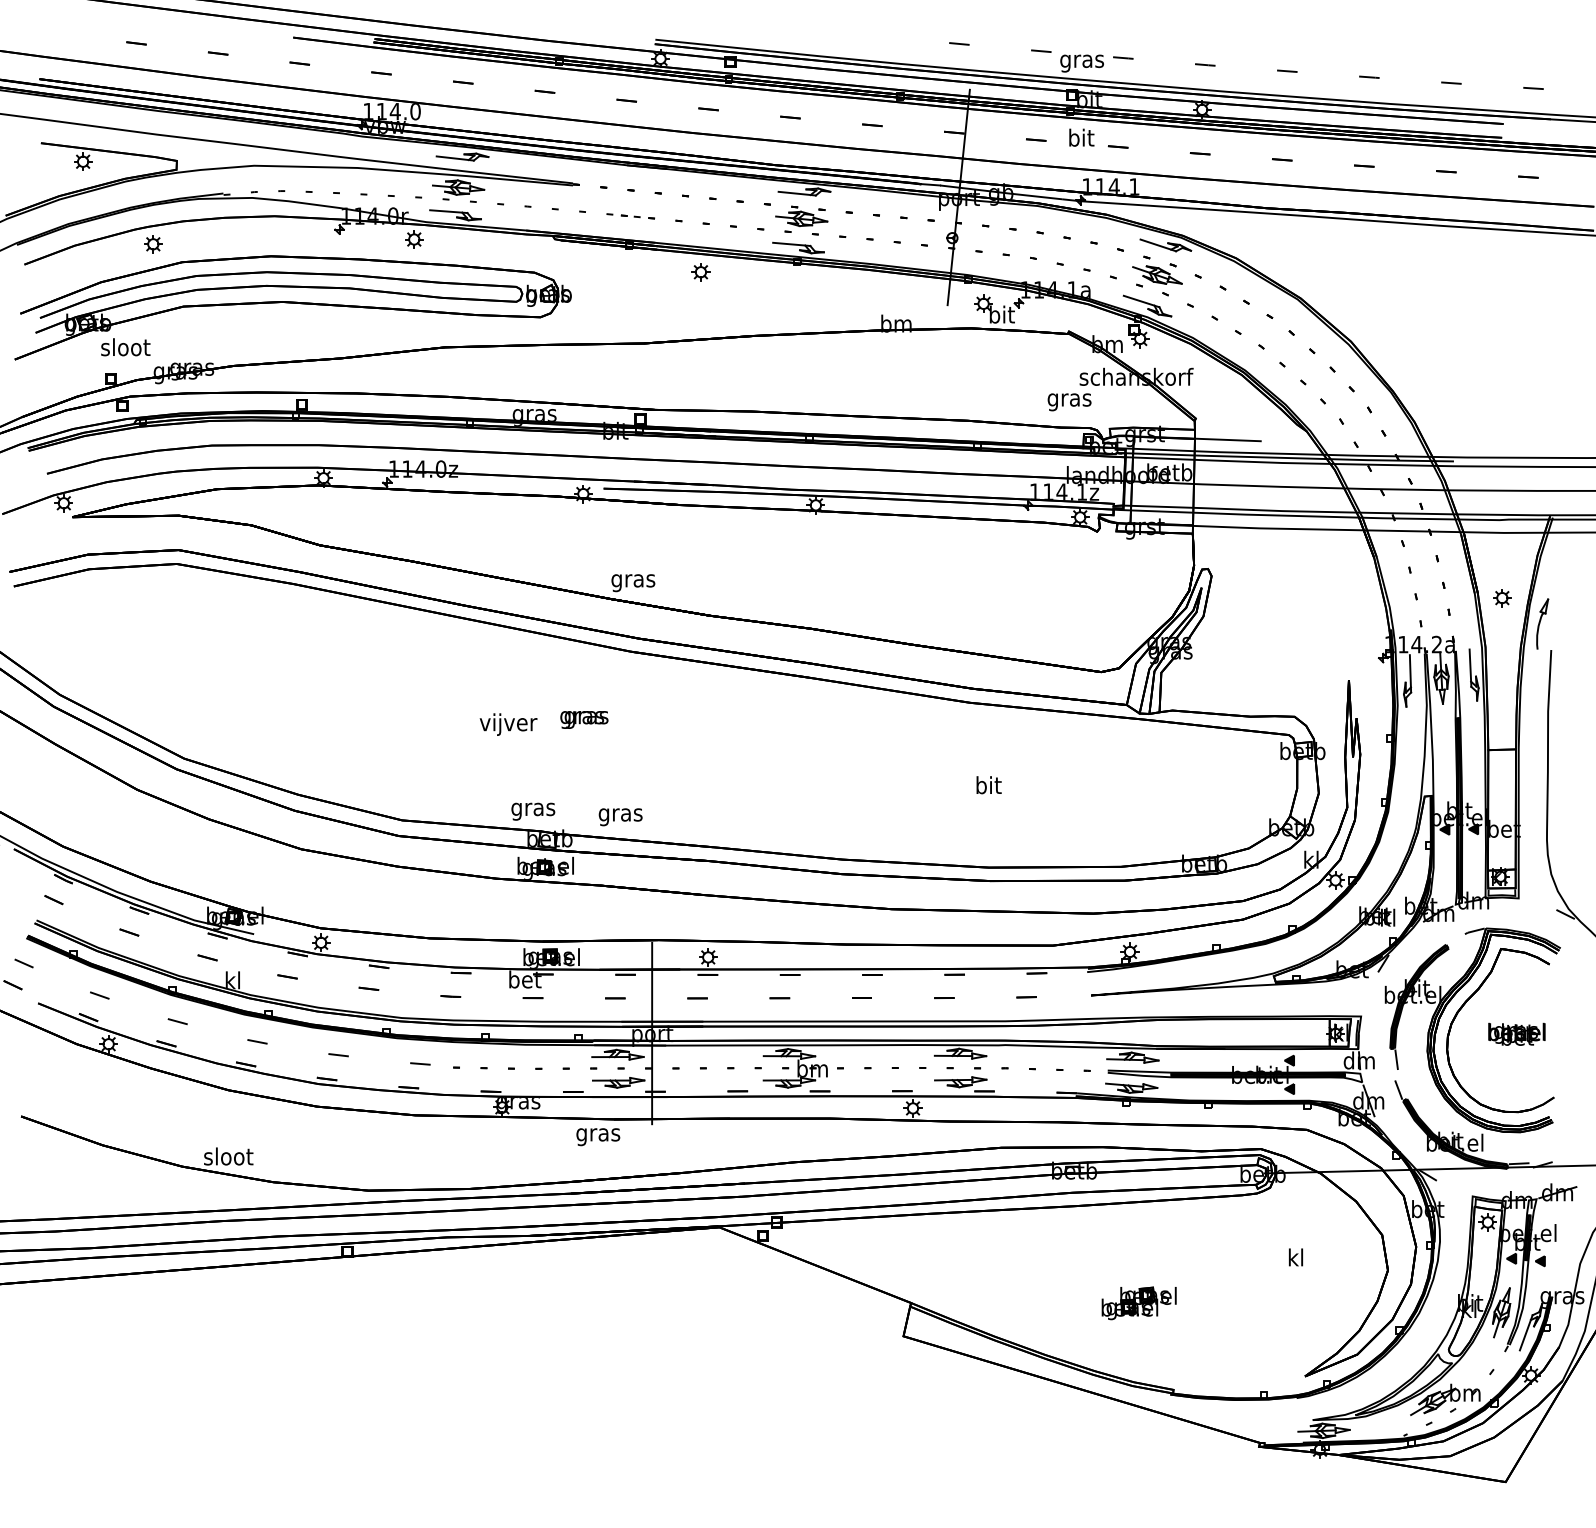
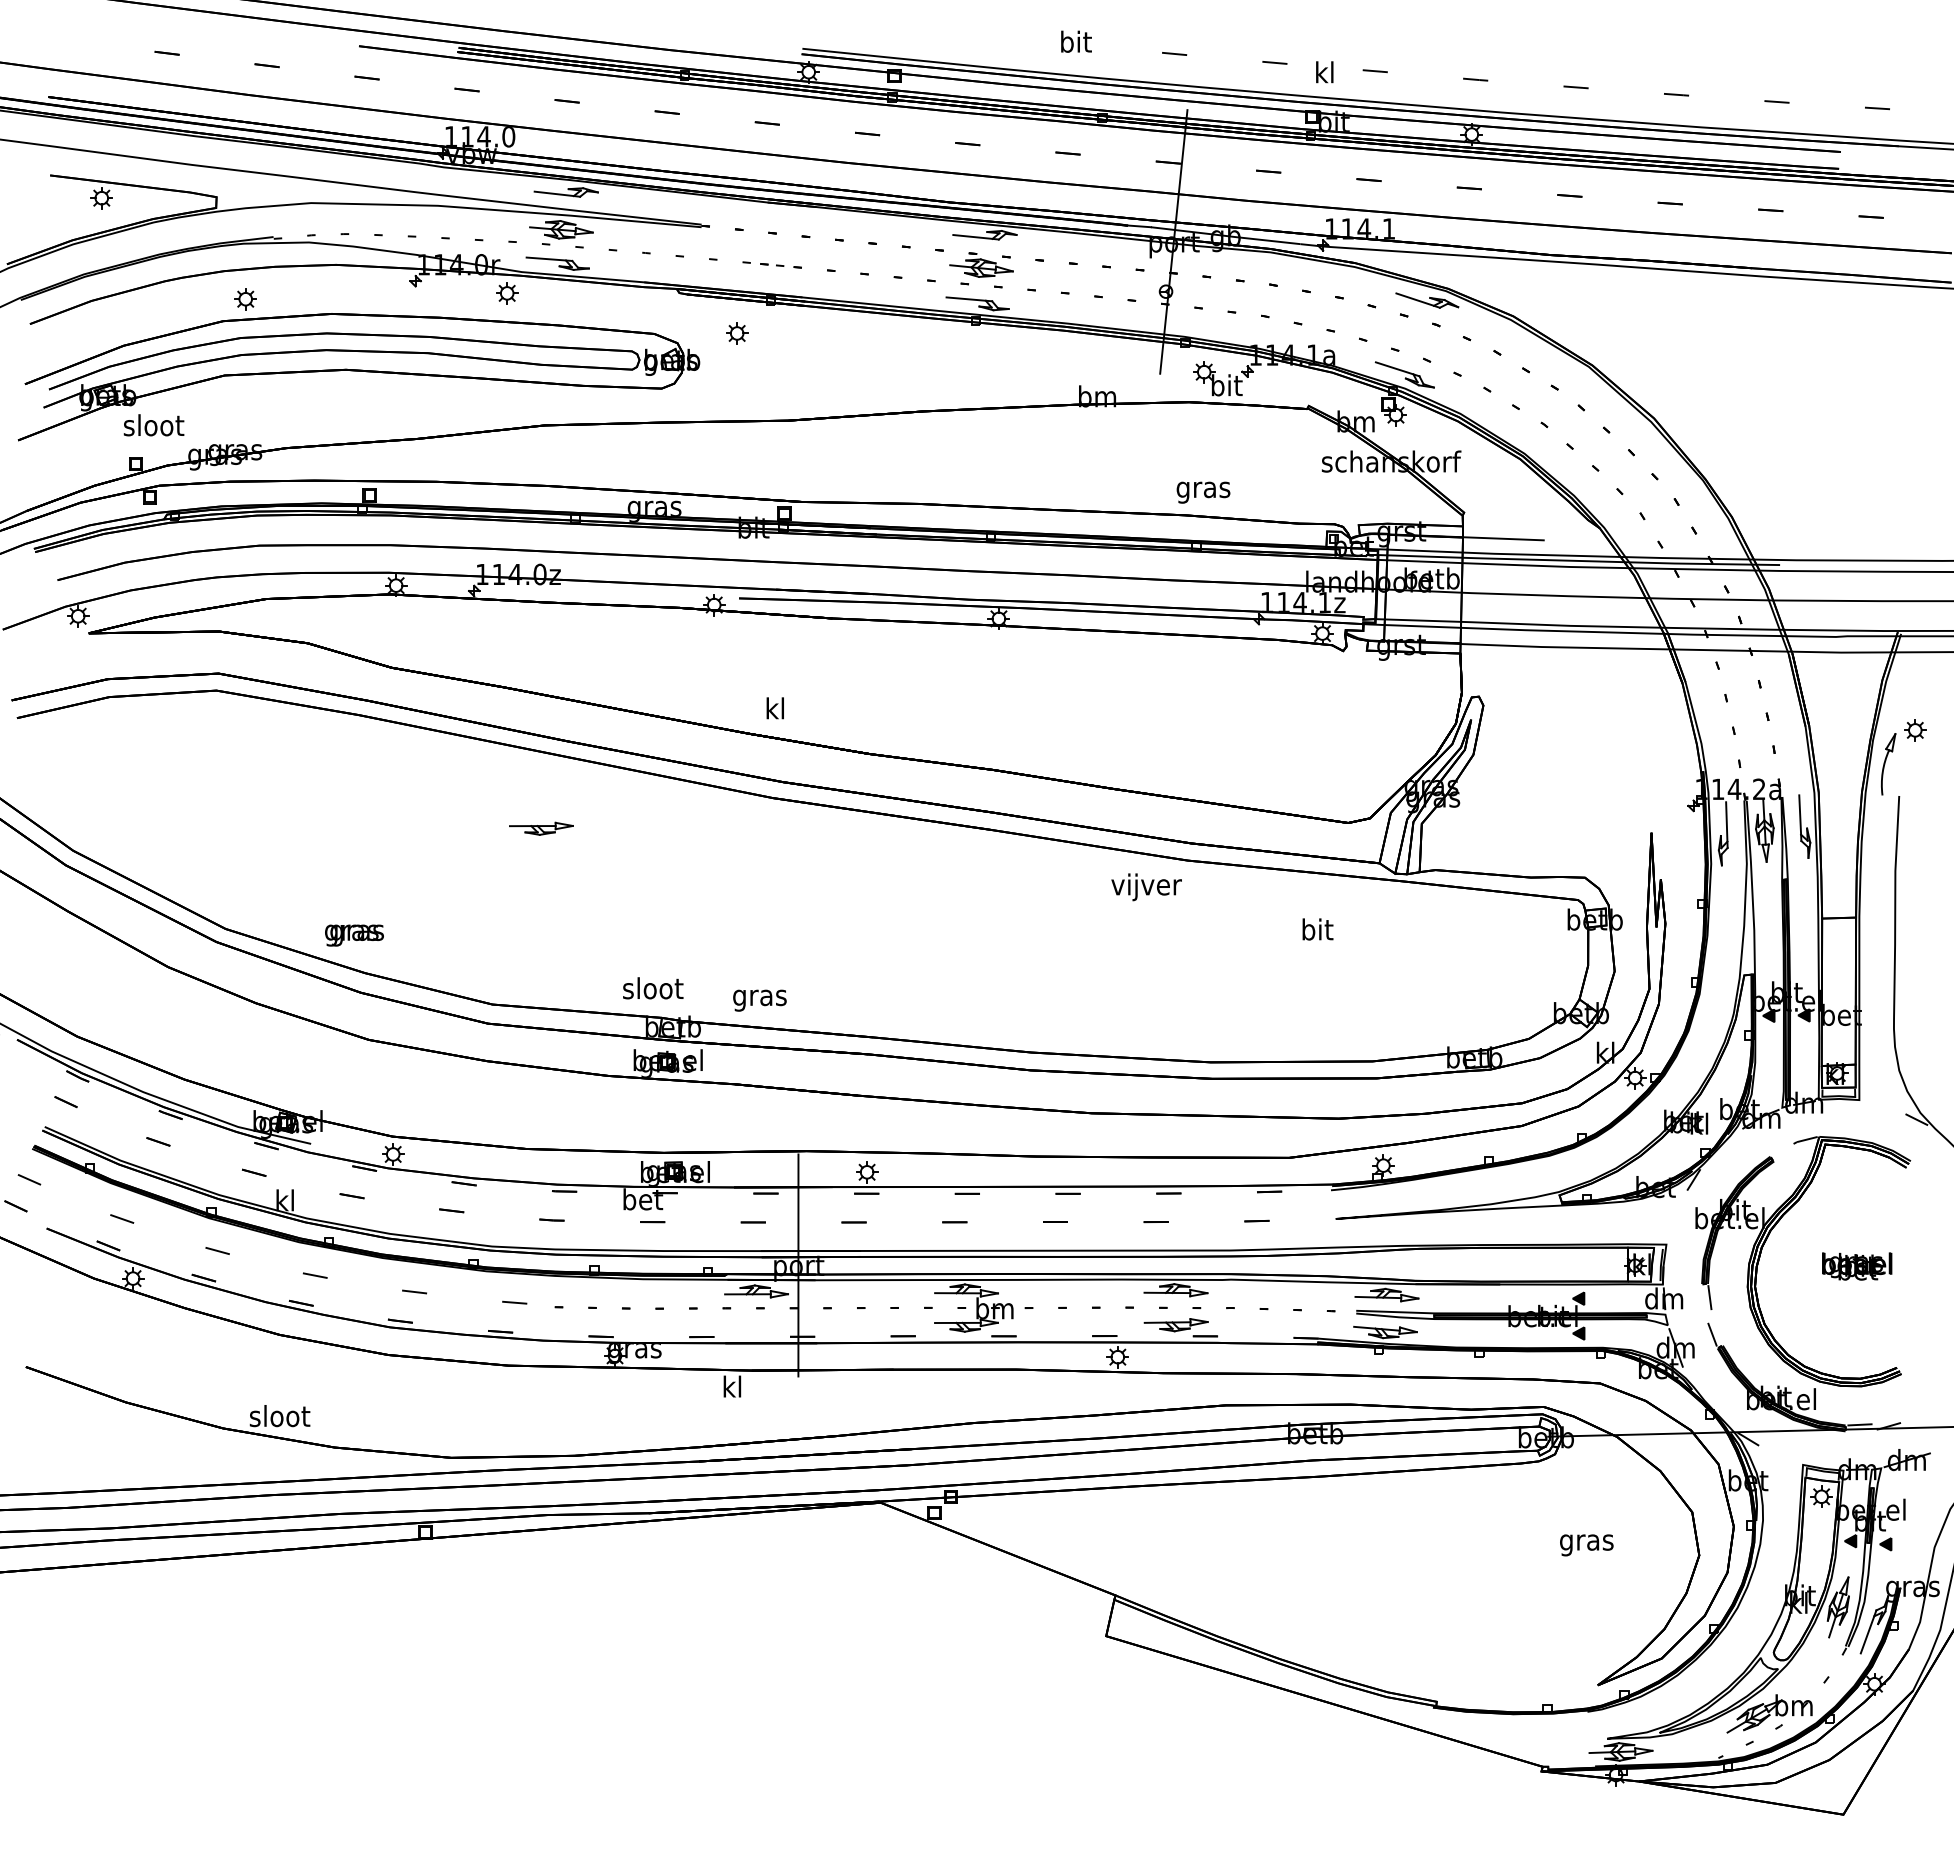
text: (1081, 61) -> (1324, 75), gras -> kl
text: (1081, 137) -> (1076, 41), moved
part: (153, 244) -> (245, 299), moved
part: (701, 272) -> (737, 333), moved
part: (1156, 274) -> (1416, 336), removed
text: (1069, 402) -> (1203, 492), moved
text: (633, 581) -> (775, 711), gras -> kl
part: (1502, 598) -> (1915, 730), moved
text: (584, 719) -> (354, 935), moved
text: (508, 724) -> (1146, 887), moved
text: (988, 785) -> (1317, 929), moved
text: (533, 808) -> (653, 990), gras -> sloot
part: (1464, 1004) -> (1793, 1230), removed
part: (618, 1082) -> (541, 828), moved
text: (598, 1134) -> (732, 1389), gras -> kl
text: (1295, 1259) -> (1586, 1542), kl -> gras
part: (1139, 1303) -> (1394, 1595), removed

